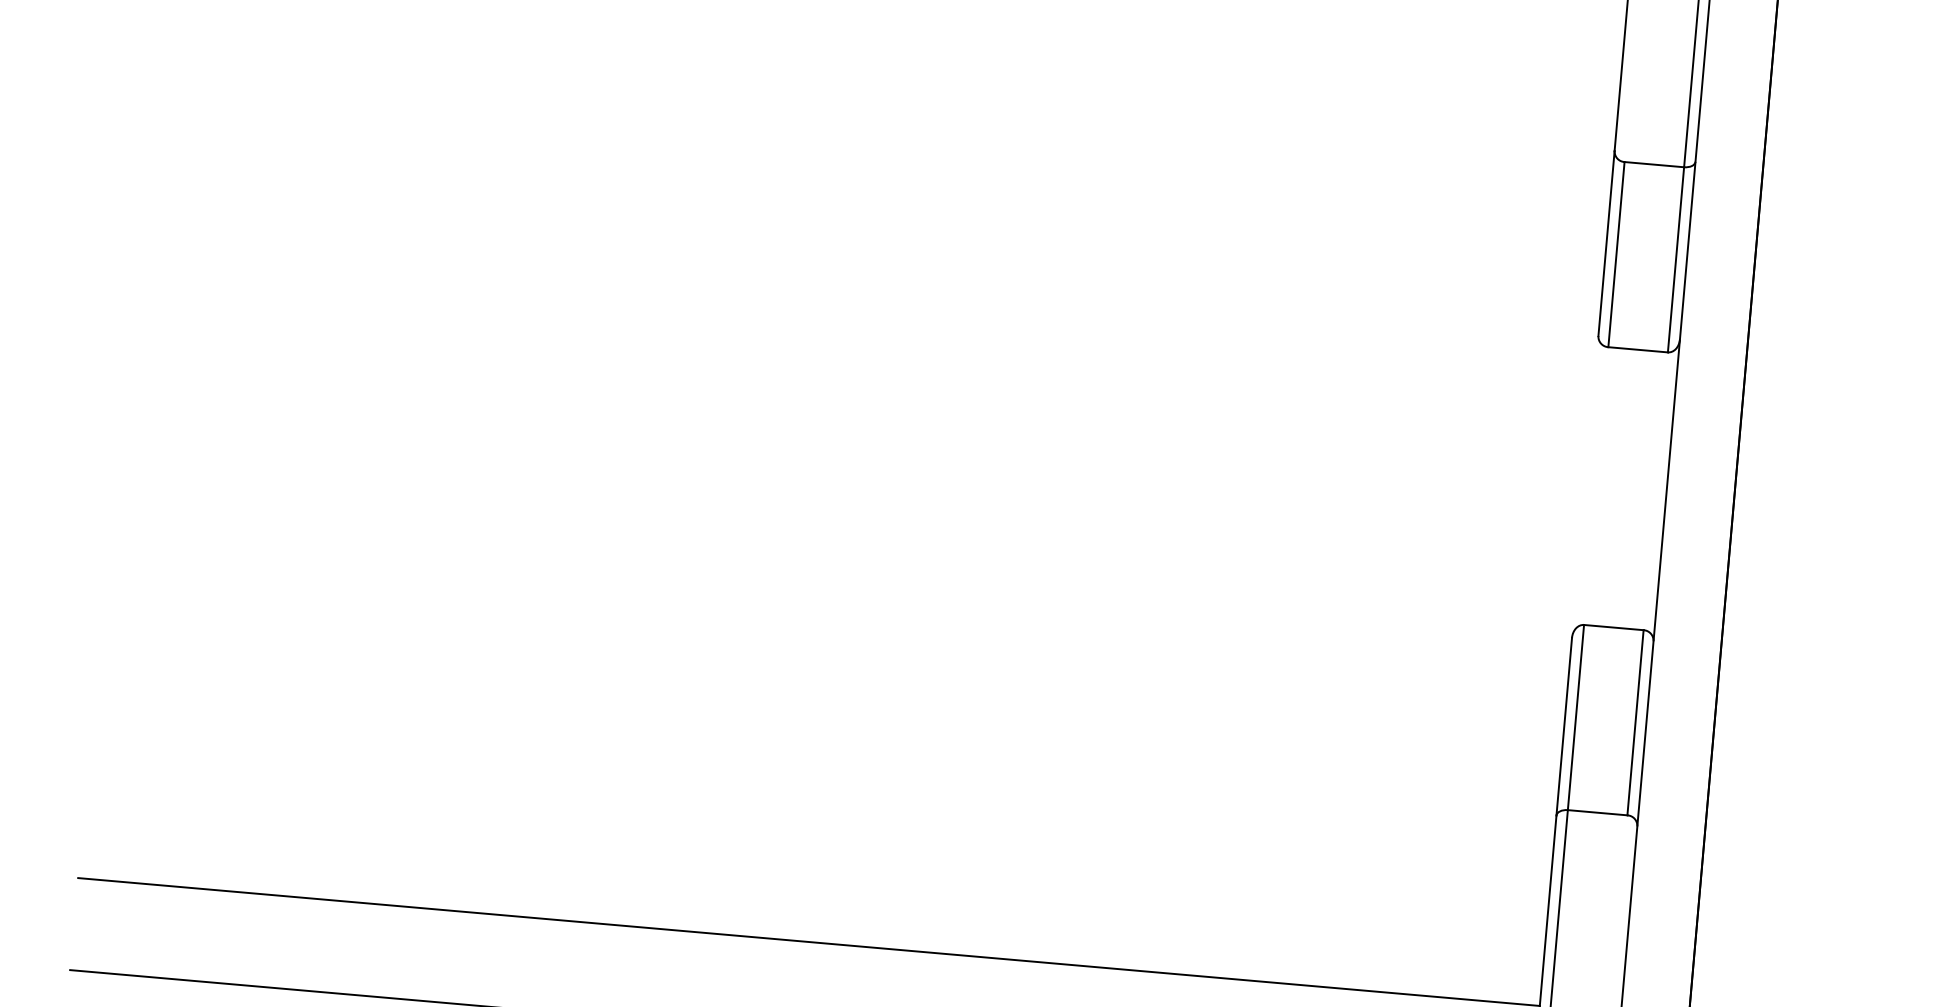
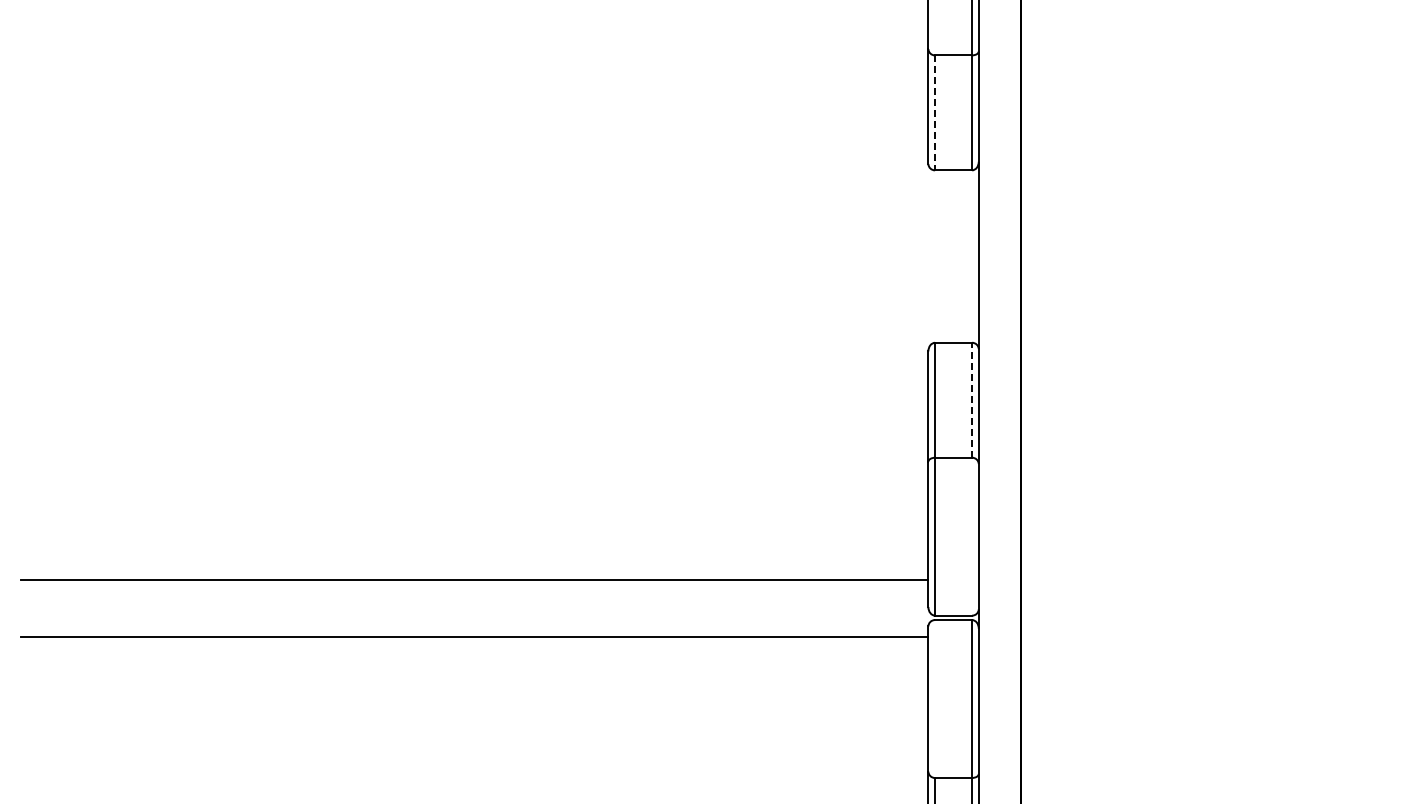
line: (1617, 255) -> (935, 113), solid -> dashed
line: (1636, 721) -> (972, 399), solid -> dashed

